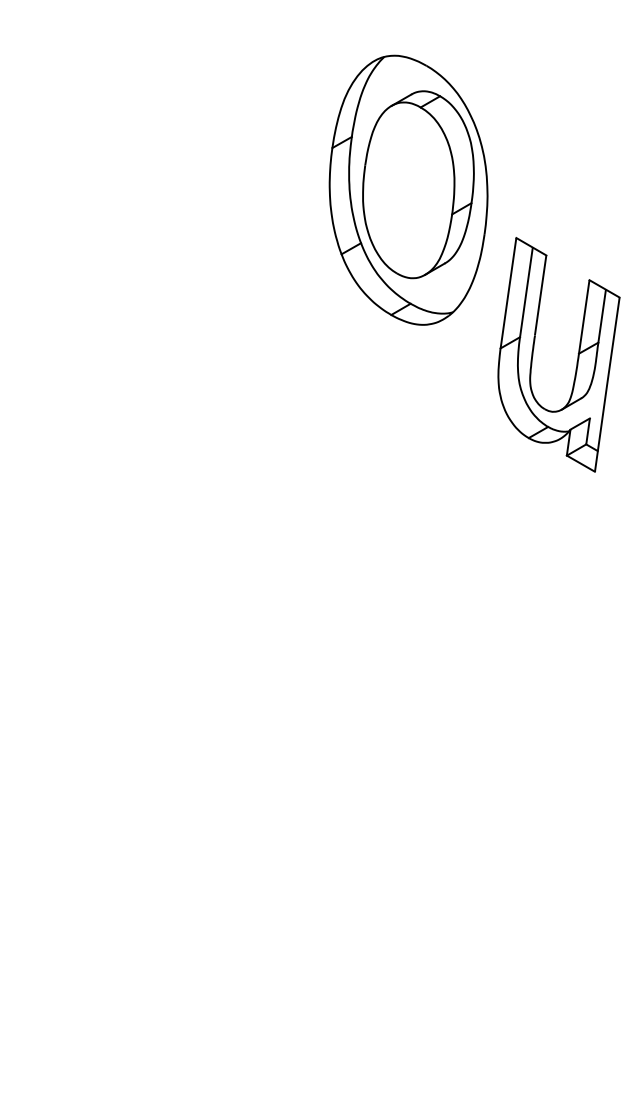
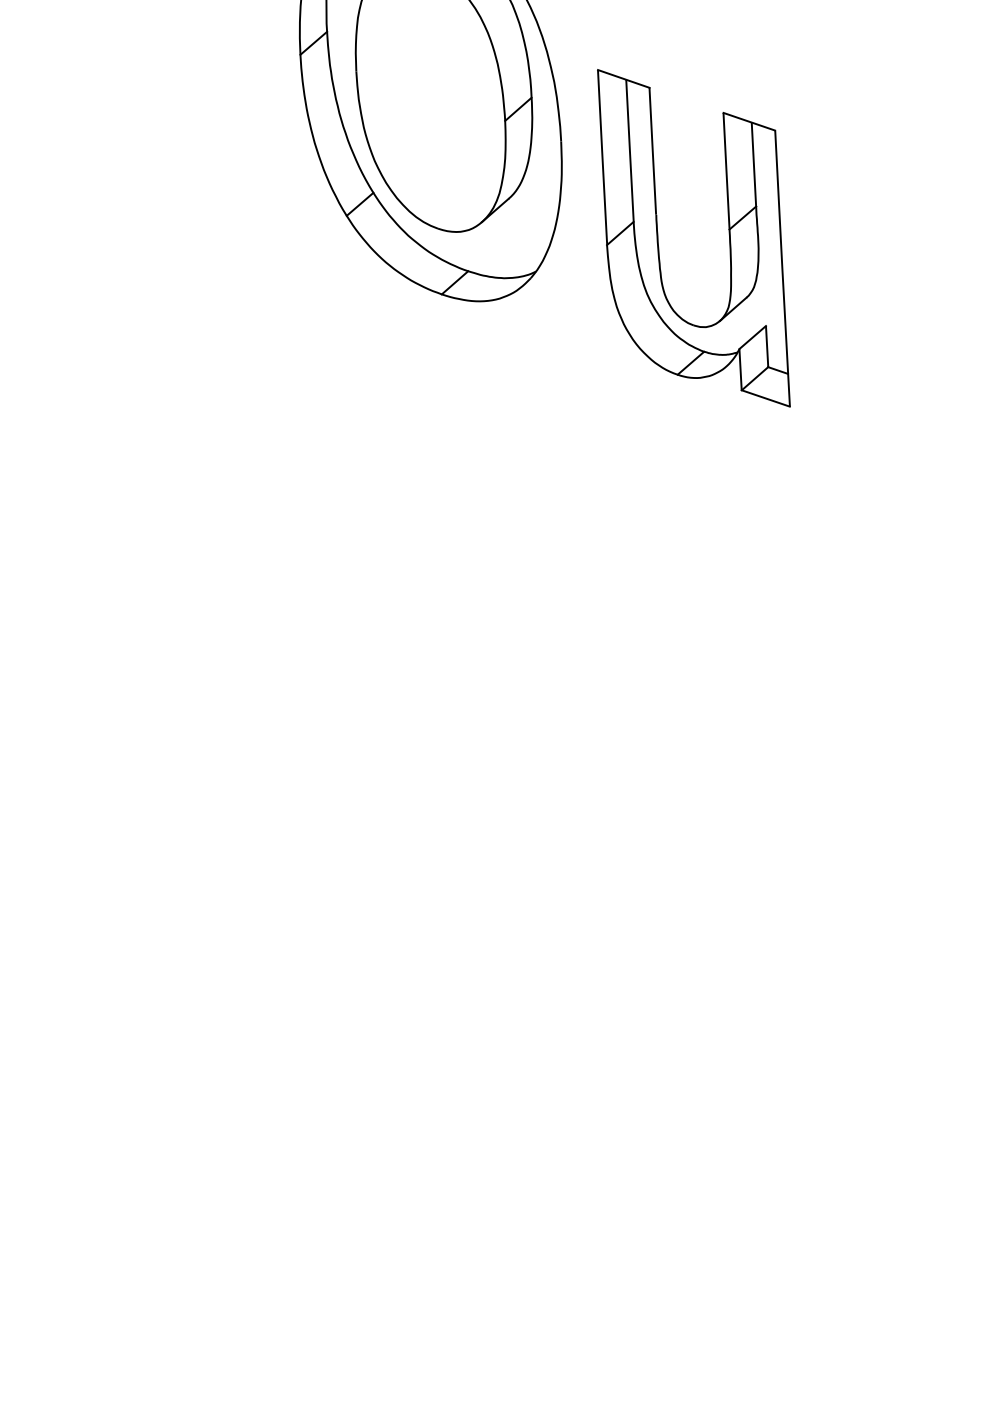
part: (577, 353) -> (727, 229), moved

